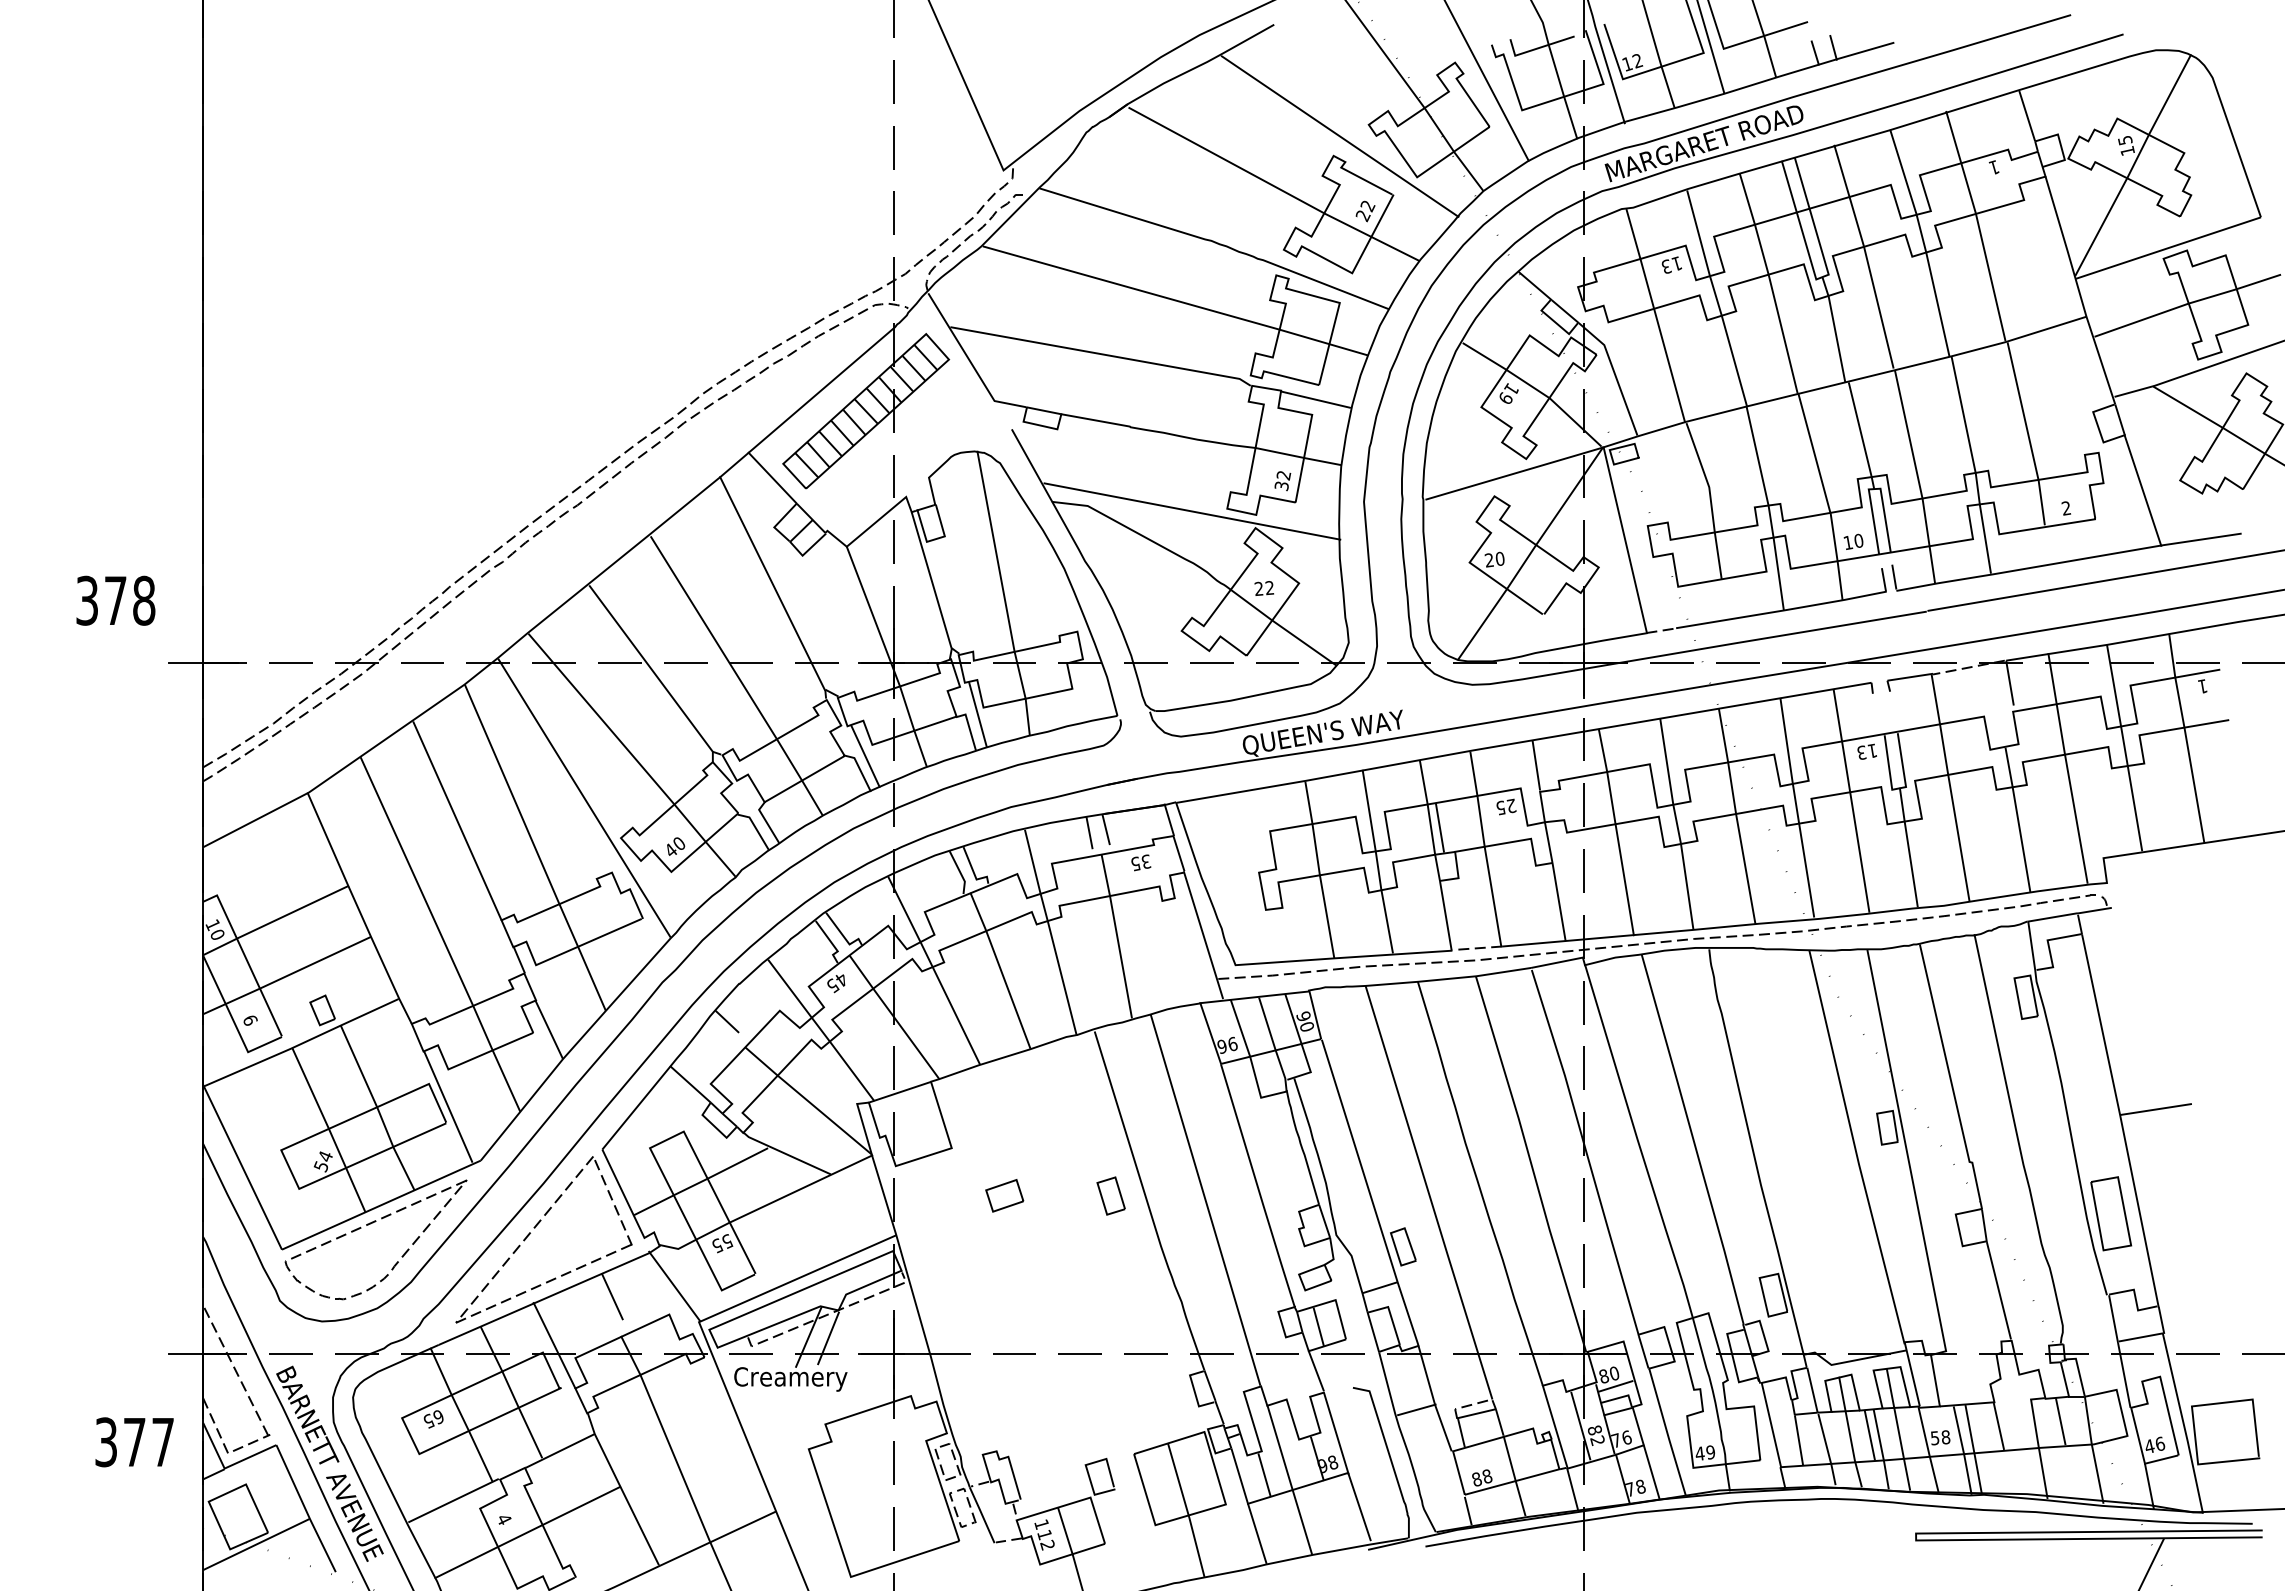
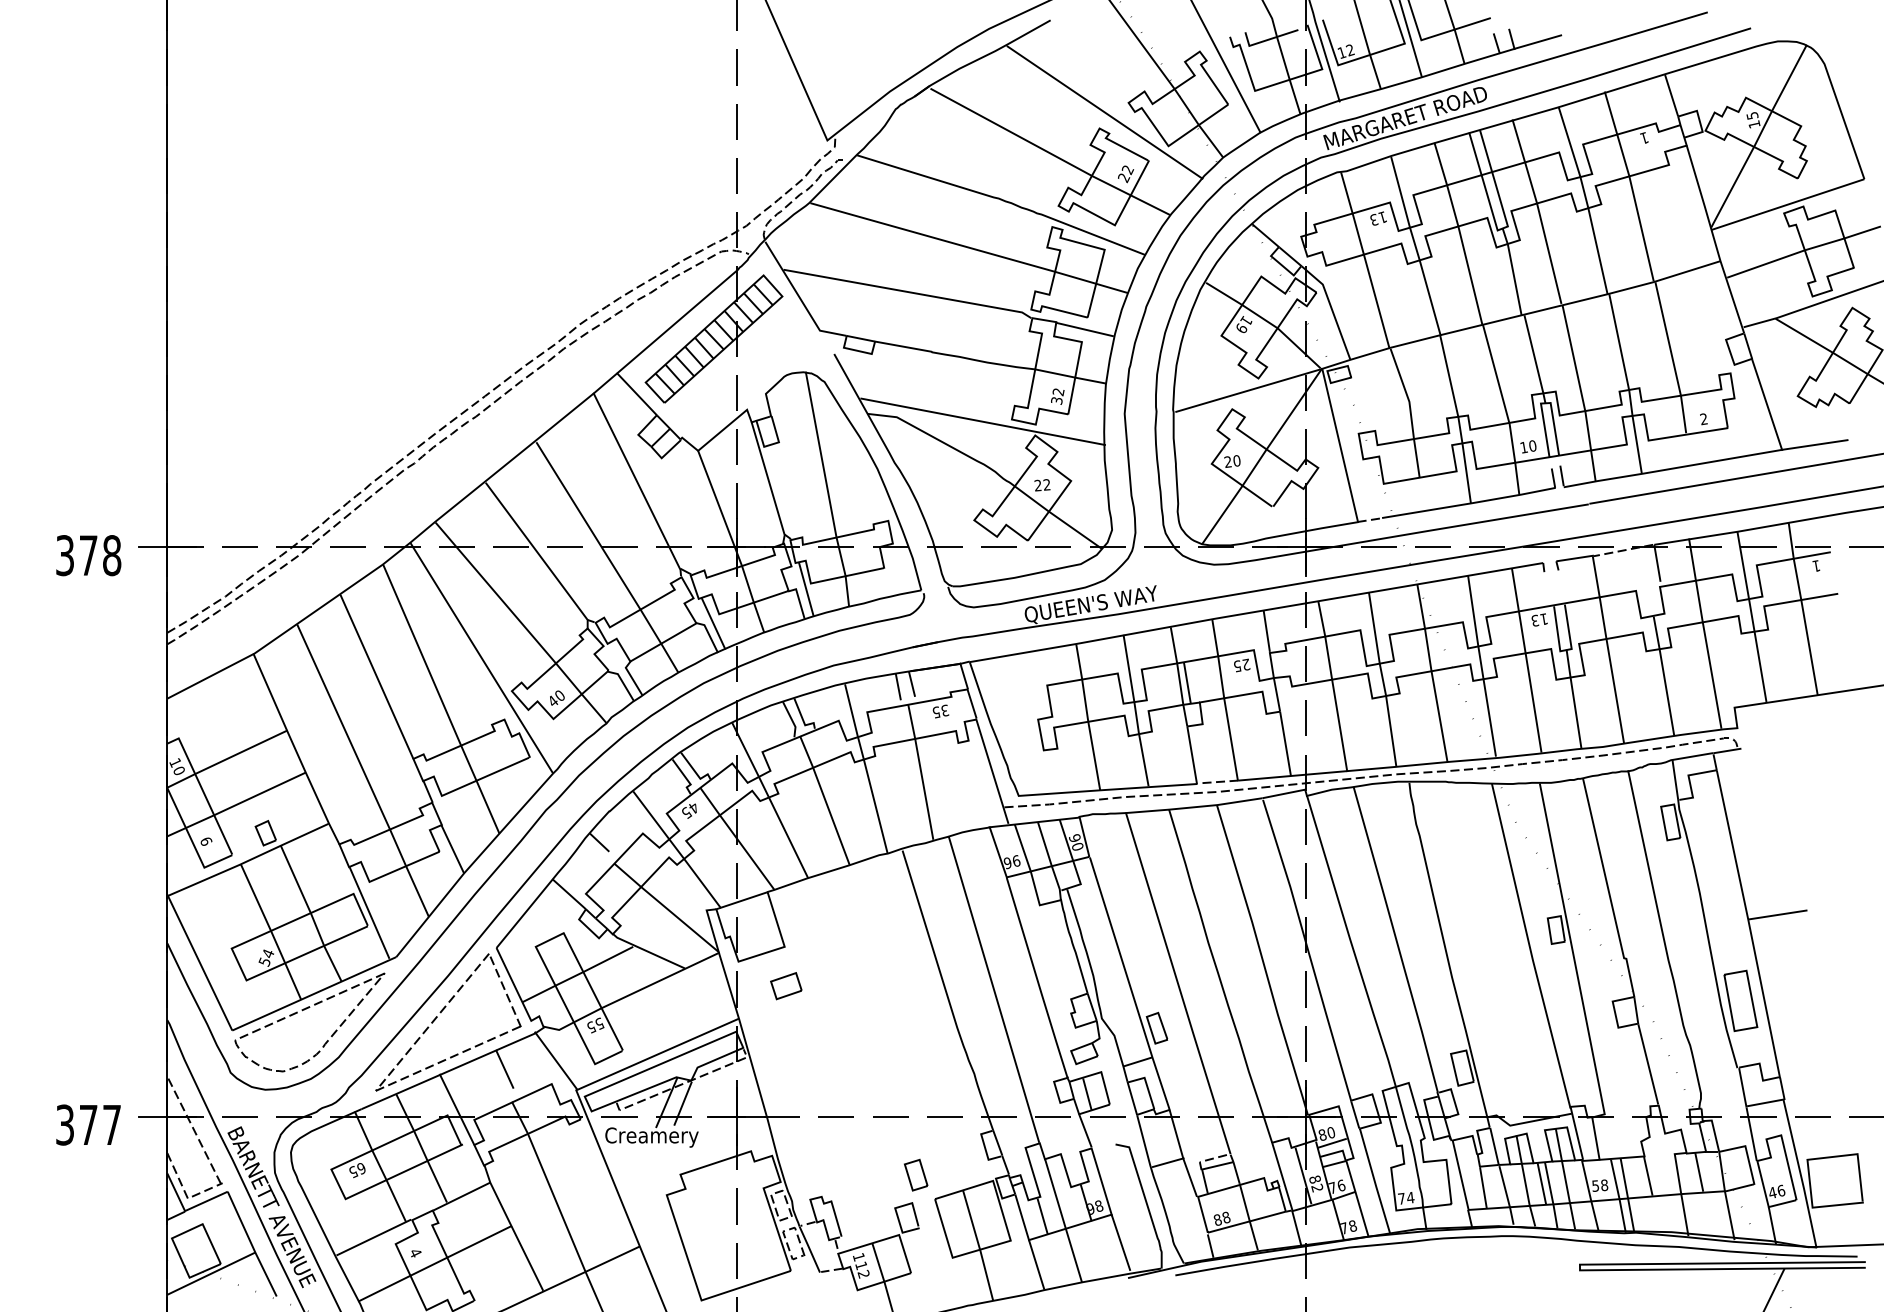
text: (115, 600) -> (88, 555), moved
part: (1004, 1195) -> (786, 985), moved
part: (1110, 1195) -> (915, 1174), moved
text: (134, 1442) -> (88, 1125), moved
text: (1705, 1452) -> (1406, 1197), 49 -> 74

